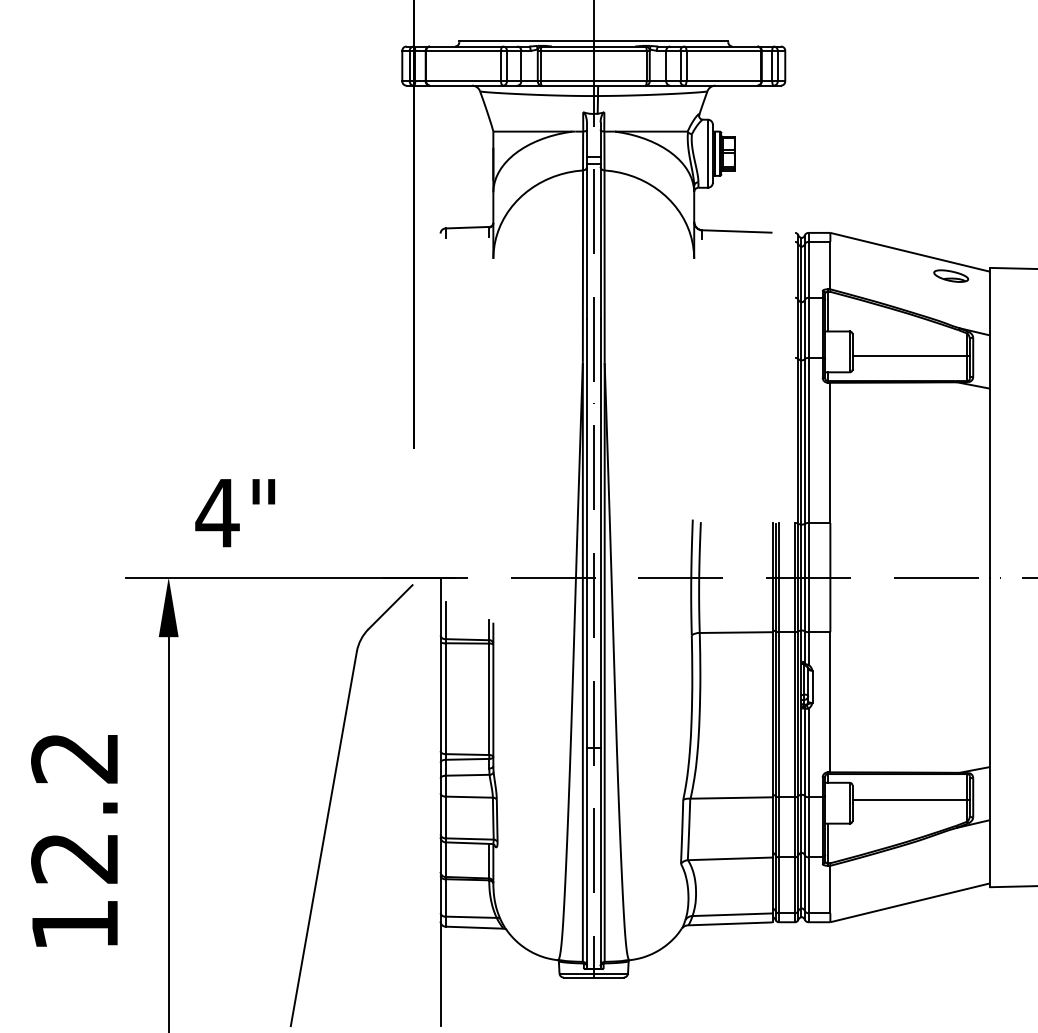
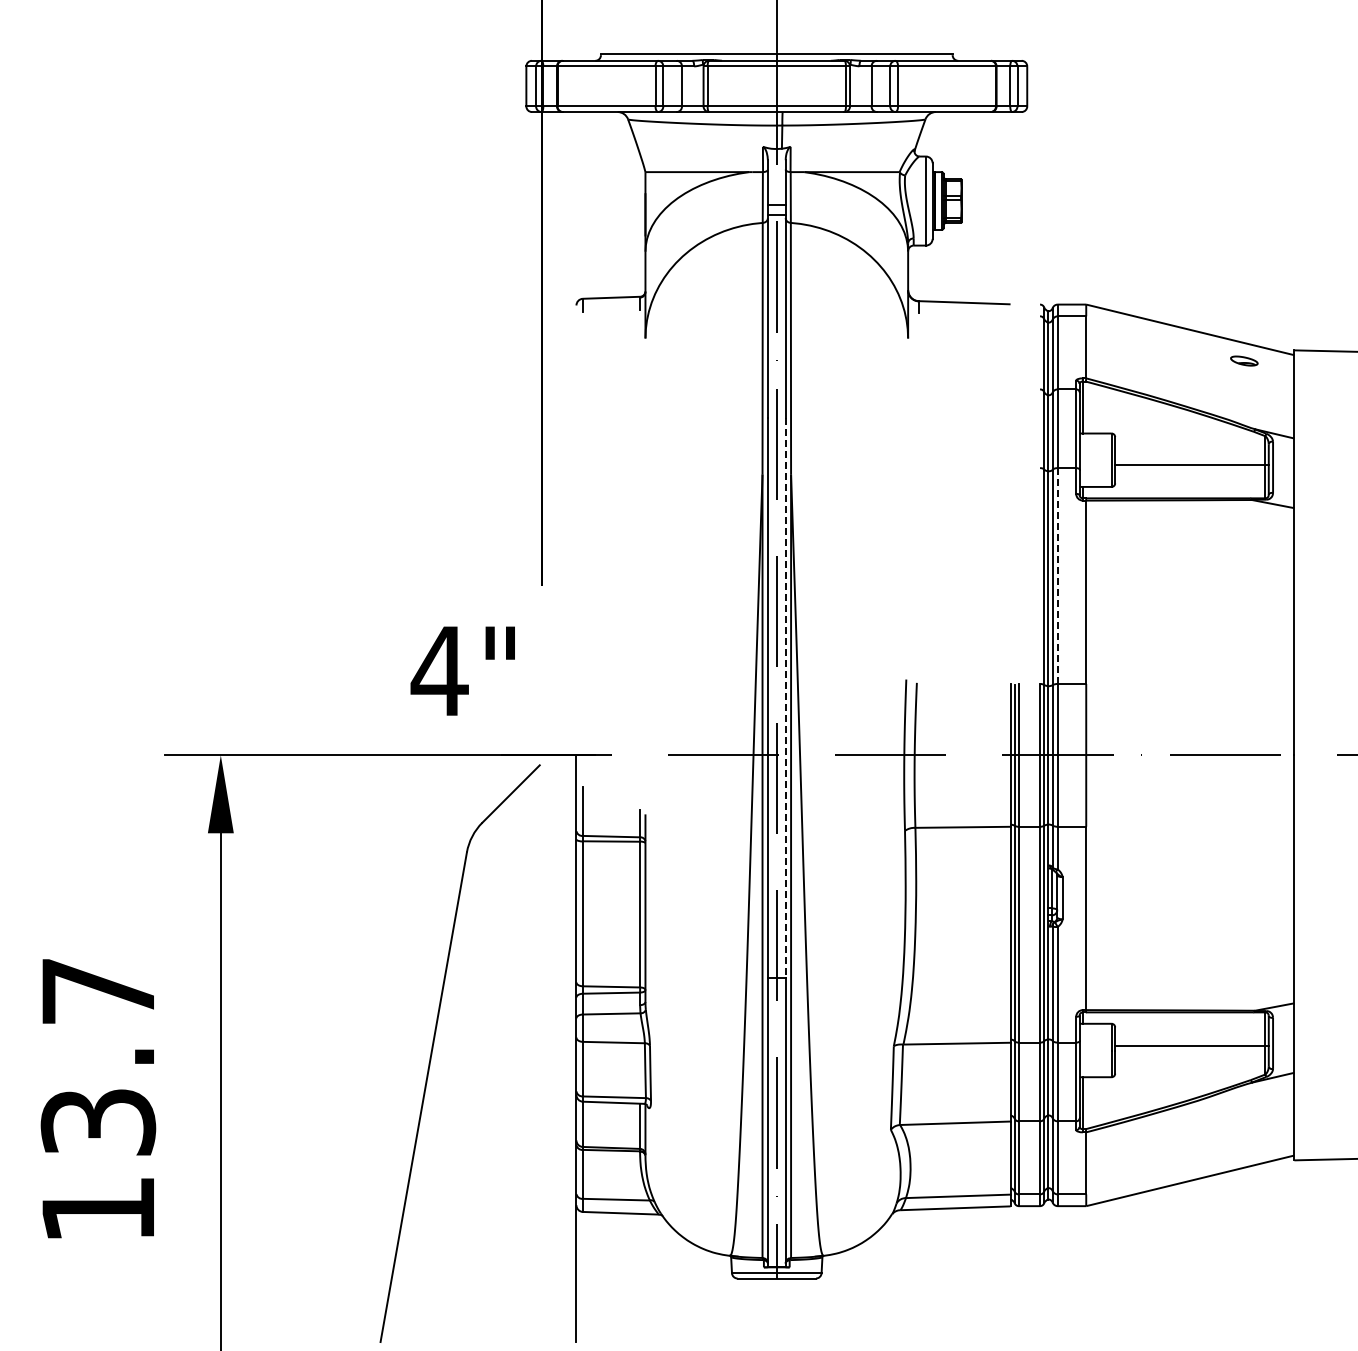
part: (951, 275) -> (1244, 360), size x0.6
line: (808, 440) -> (1057, 576), solid -> dashed
text: (234, 512) -> (462, 670), moved
line: (600, 534) -> (785, 698), solid -> dashed
text: (75, 808) -> (98, 1057), 12.2 -> 13.7

